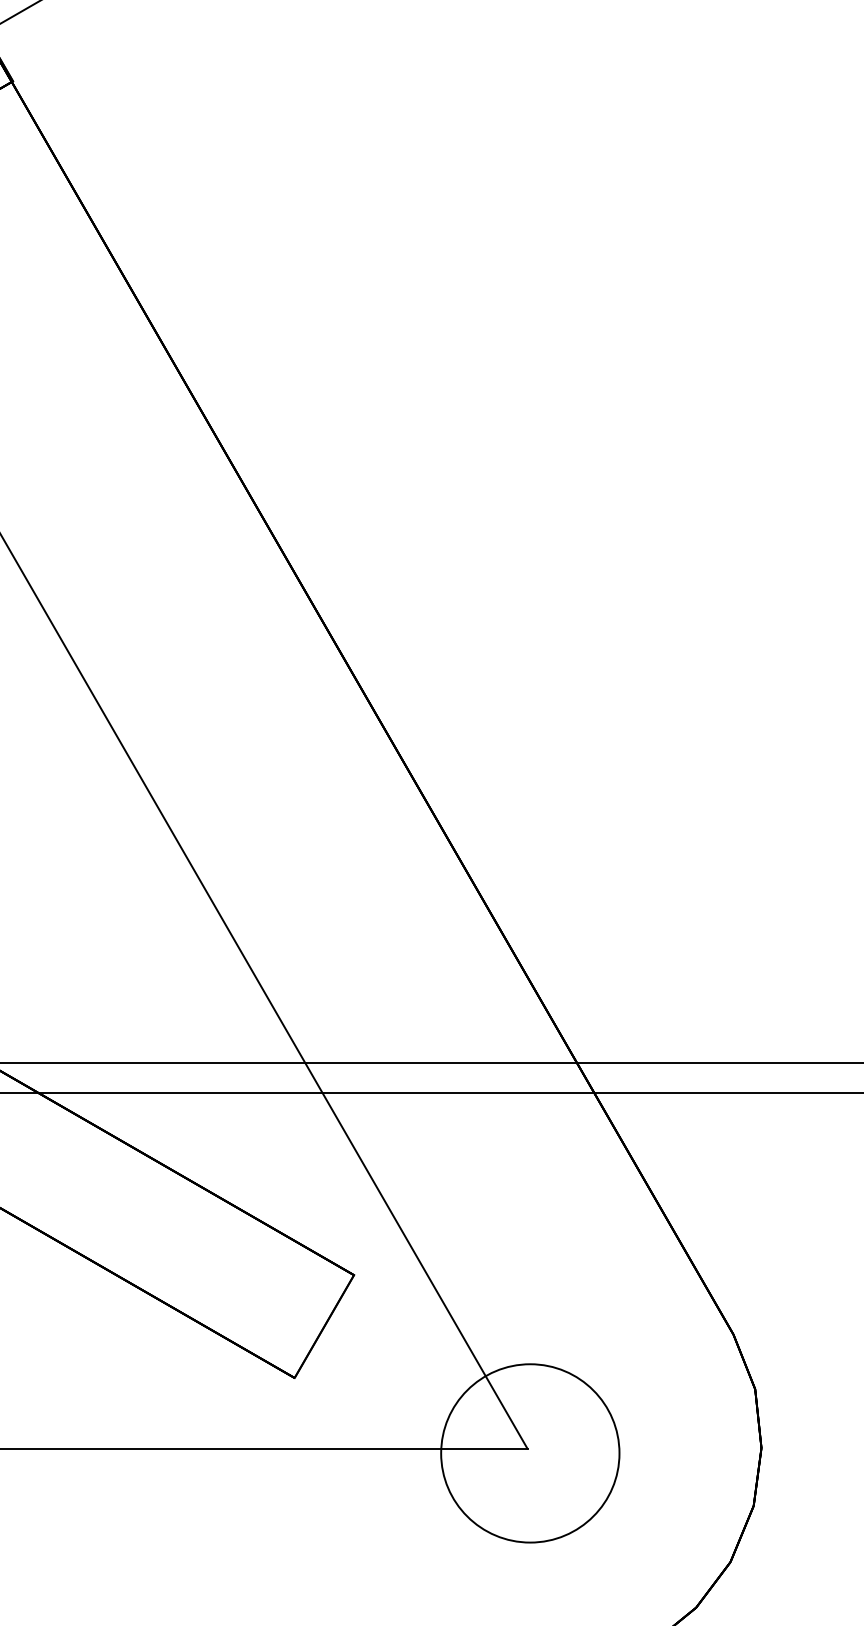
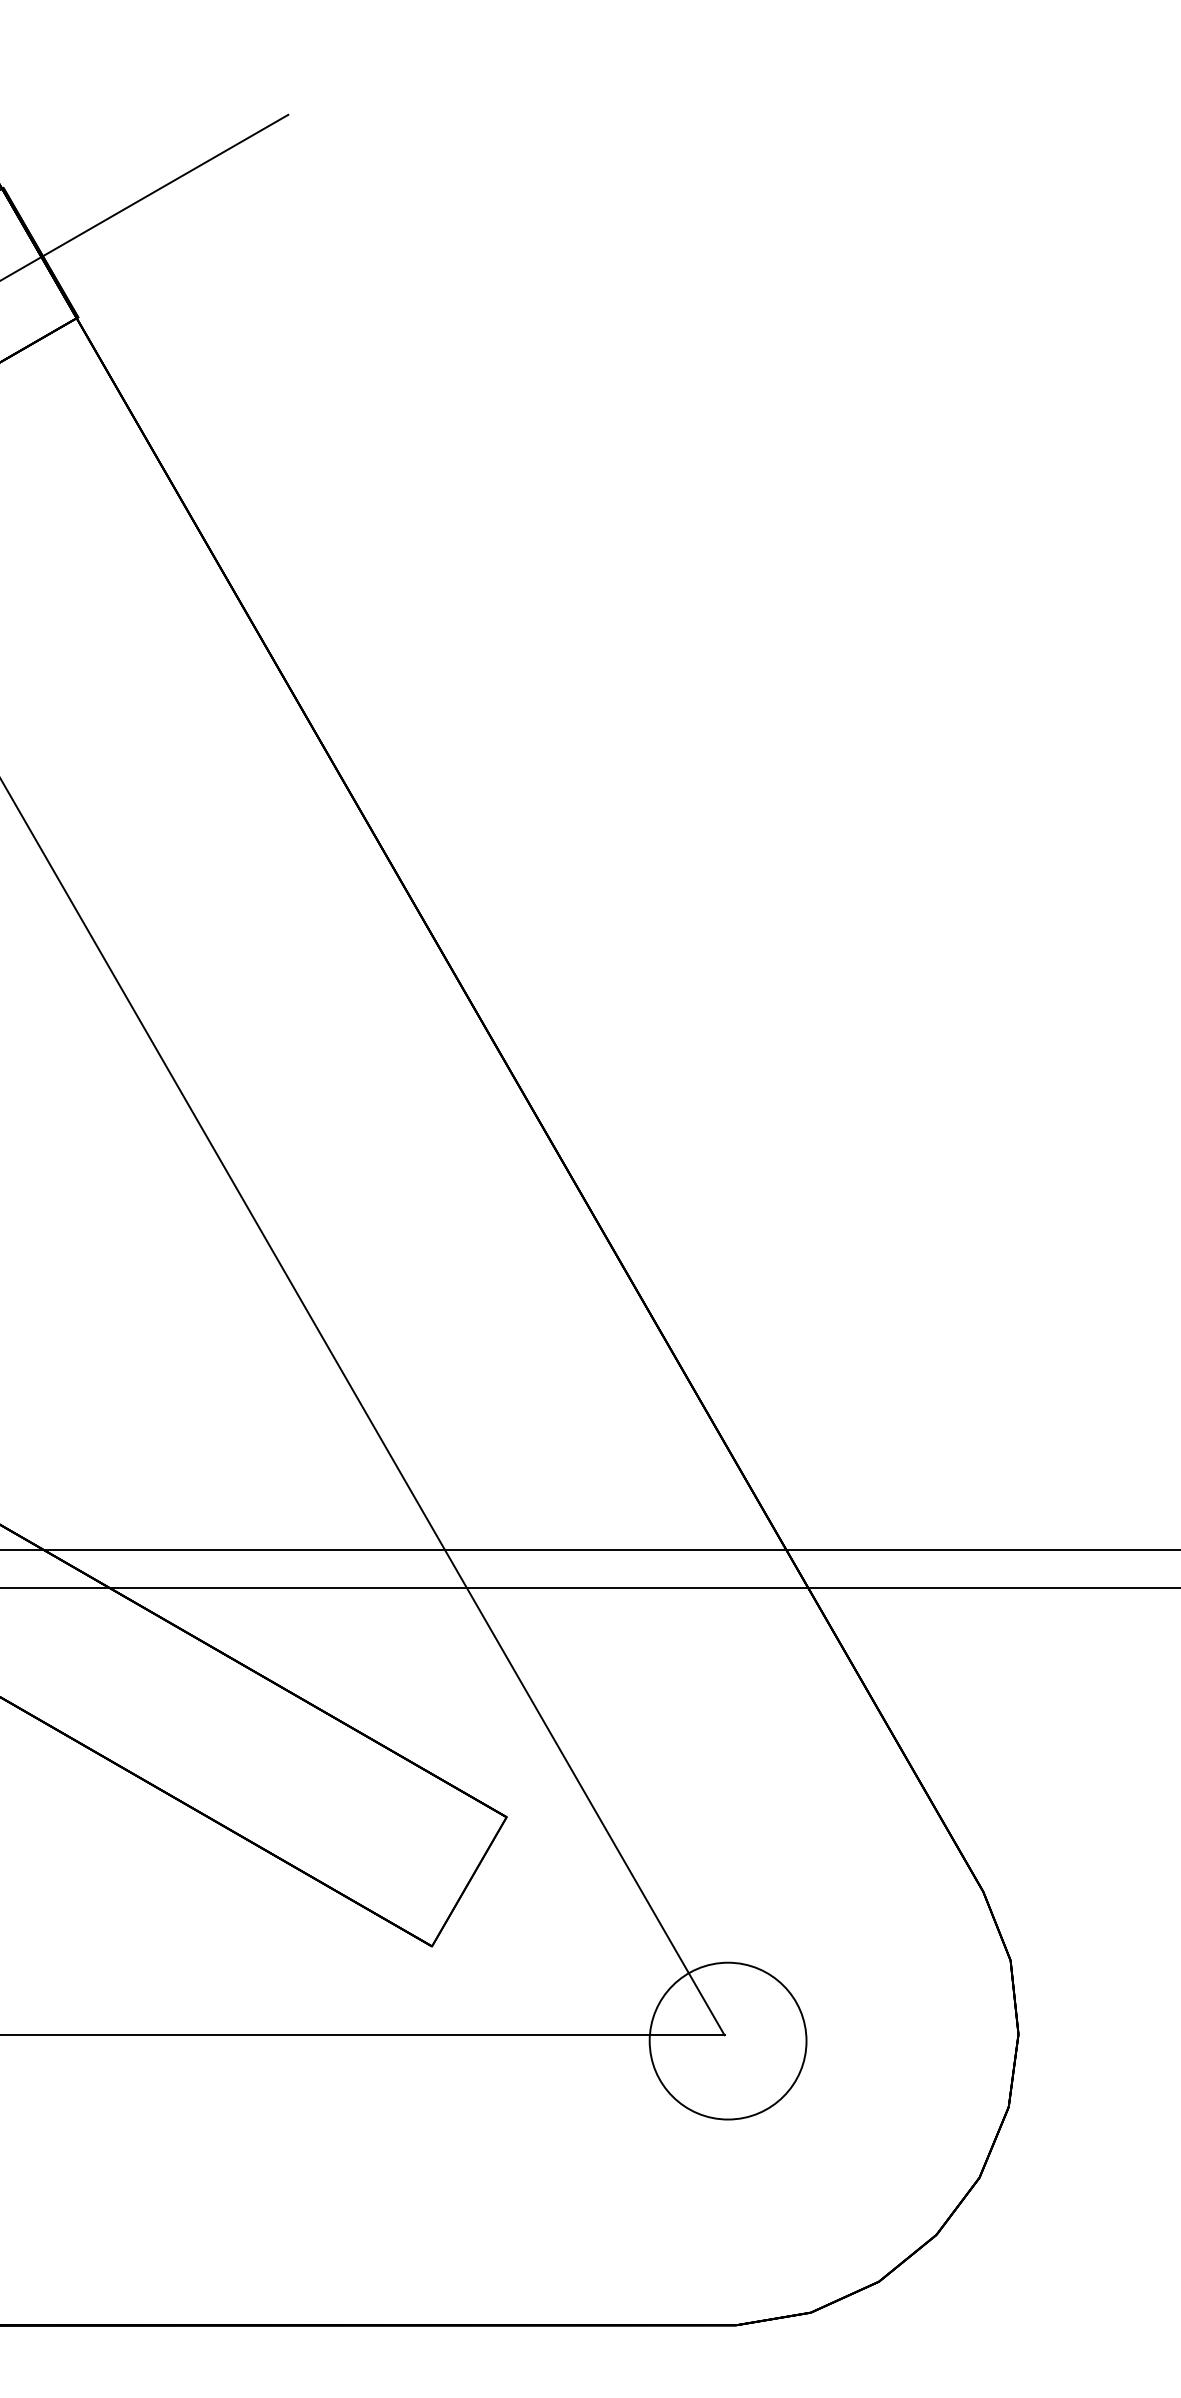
circle: (530, 1453) -> (728, 2041), size x0.7

